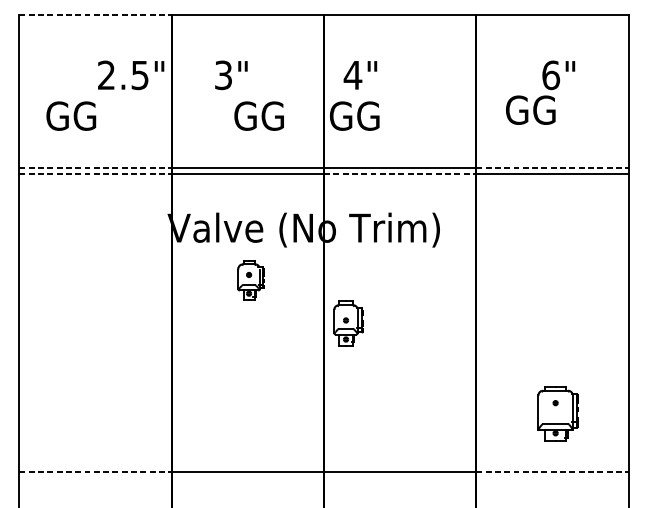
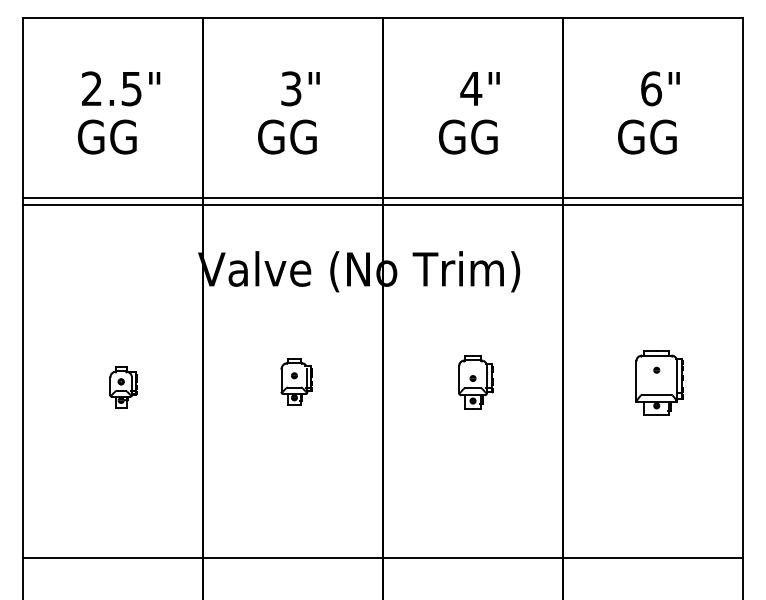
line: (95, 14) -> (113, 17), dashed -> solid
text: (131, 75) -> (121, 88), moved
text: (231, 75) -> (300, 88), moved
text: (359, 75) -> (479, 88), moved
text: (530, 109) -> (647, 136), moved
text: (71, 115) -> (107, 136), moved
text: (259, 115) -> (287, 136), moved
text: (354, 115) -> (468, 136), moved
line: (95, 167) -> (113, 197), dashed -> solid
line: (552, 167) -> (653, 197), dashed -> solid
line: (95, 174) -> (113, 205), dashed -> solid
line: (400, 174) -> (473, 205), dashed -> solid
part: (250, 279) -> (296, 381), moved
part: (348, 323) -> (475, 382), moved
part: (104, 328) -> (123, 387), added
part: (557, 413) -> (659, 382), moved
line: (95, 471) -> (113, 557), dashed -> solid
line: (552, 471) -> (653, 557), dashed -> solid

